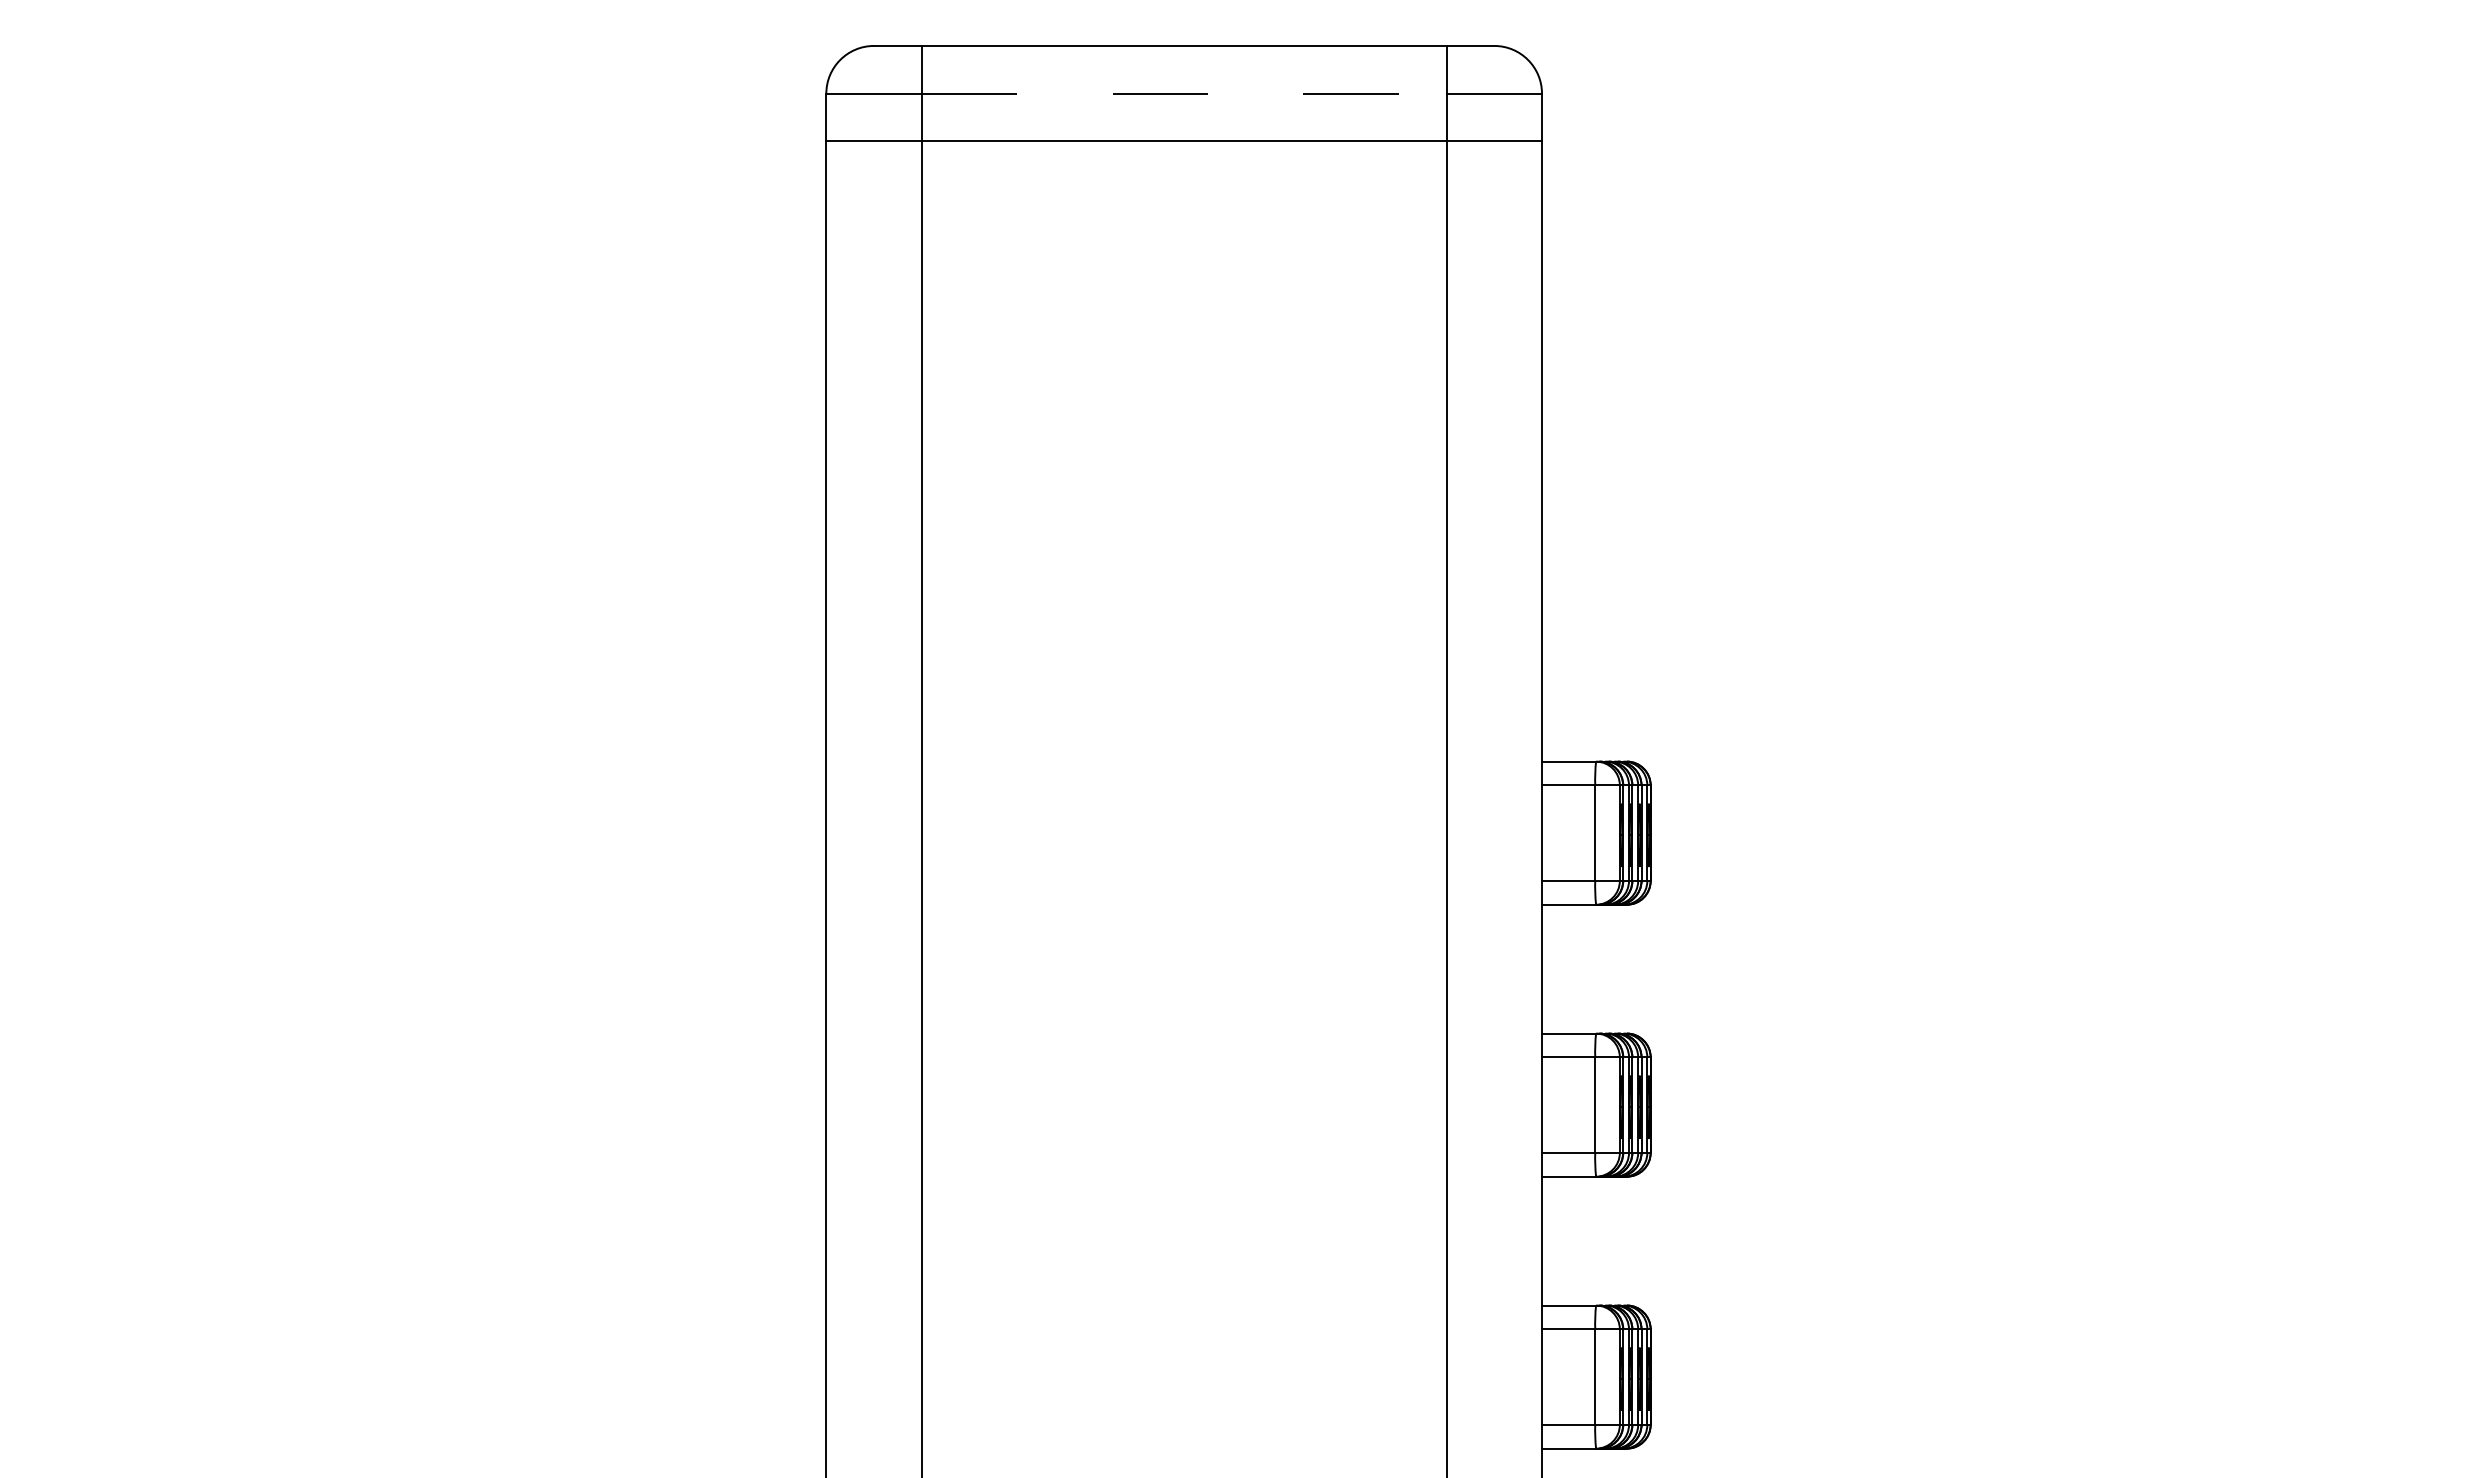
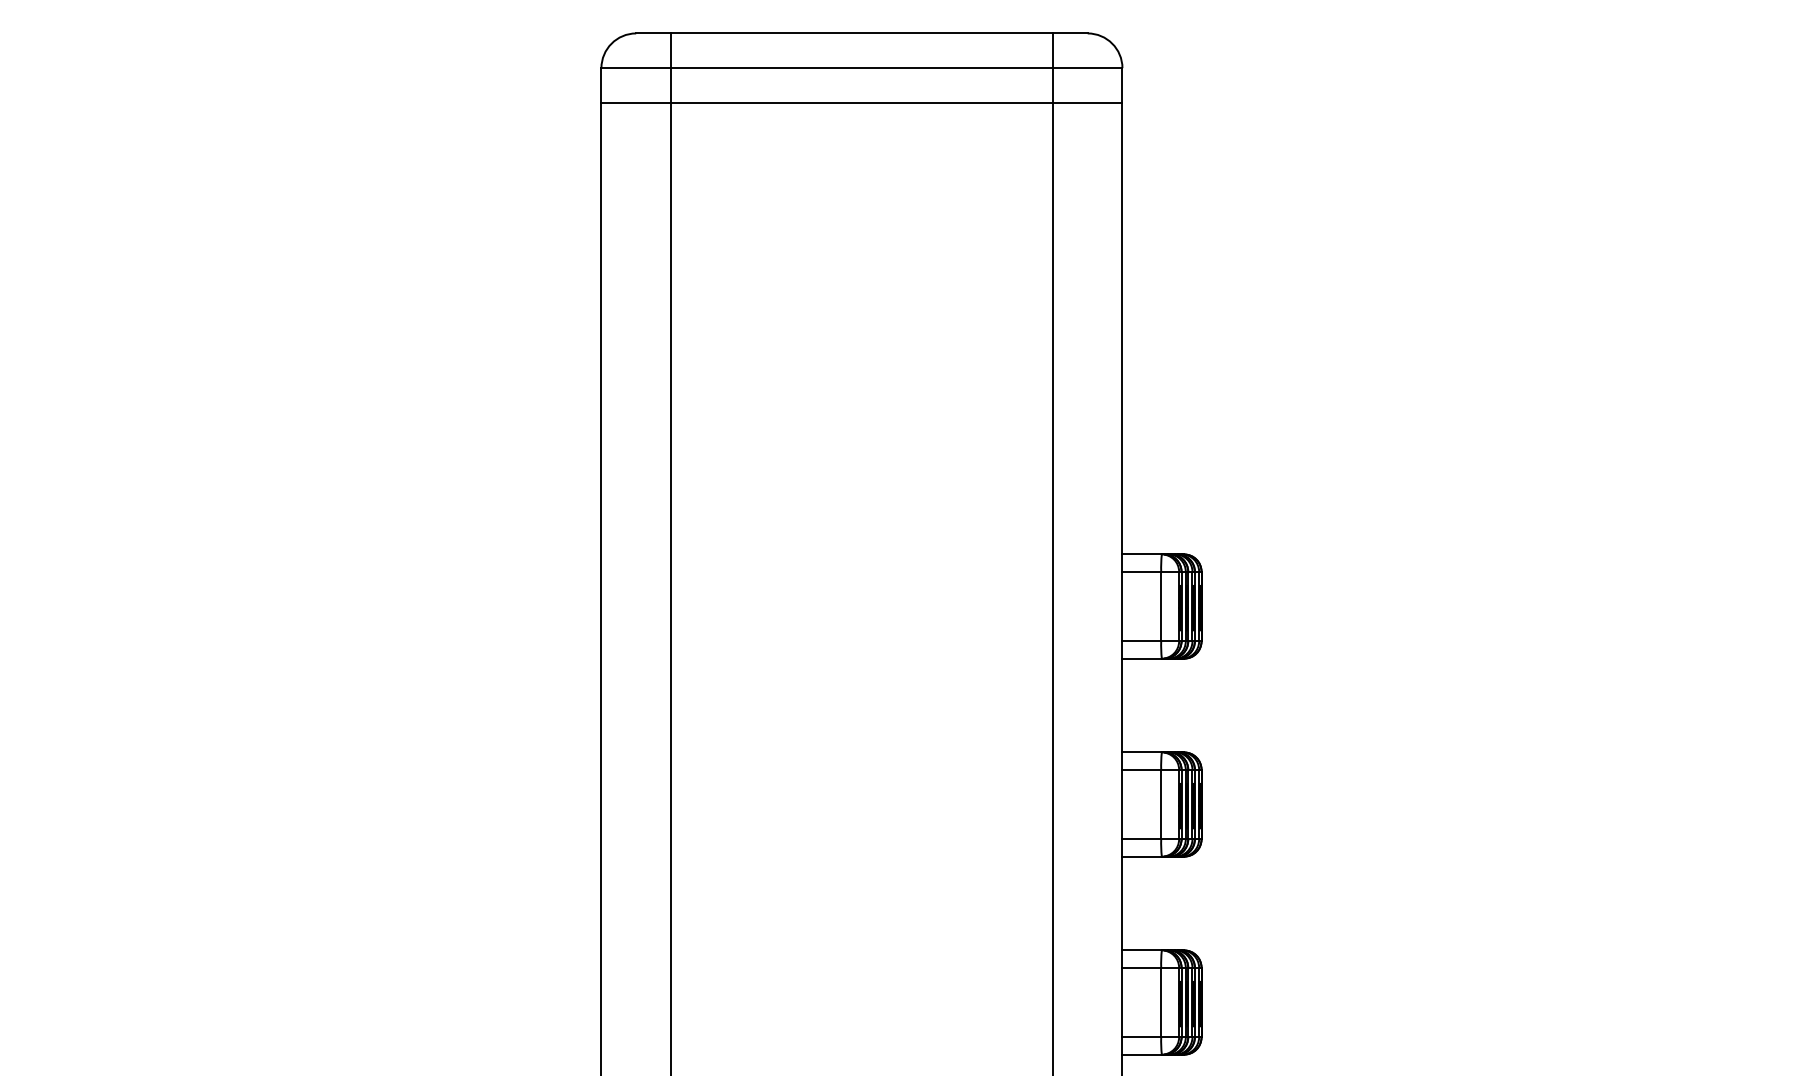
line: (1184, 93) -> (862, 68), dashed -> solid

